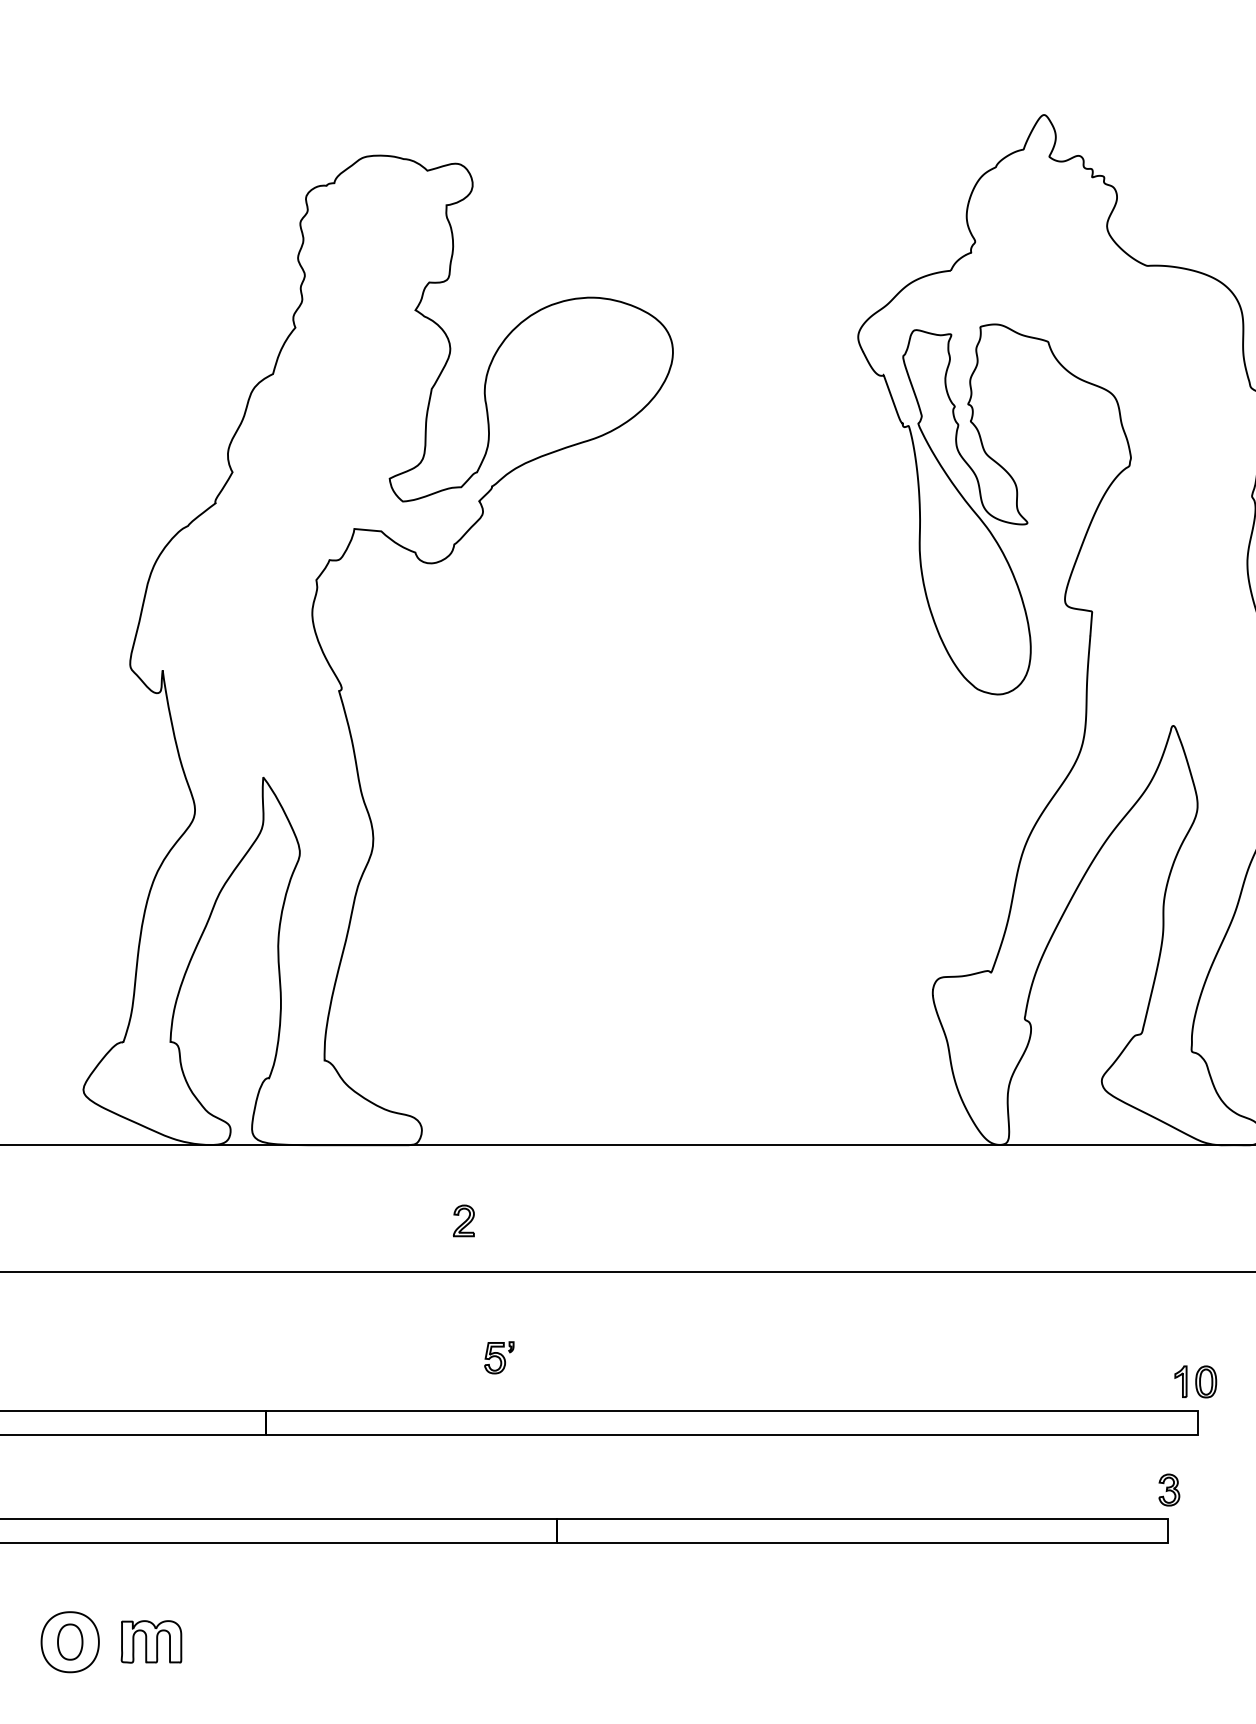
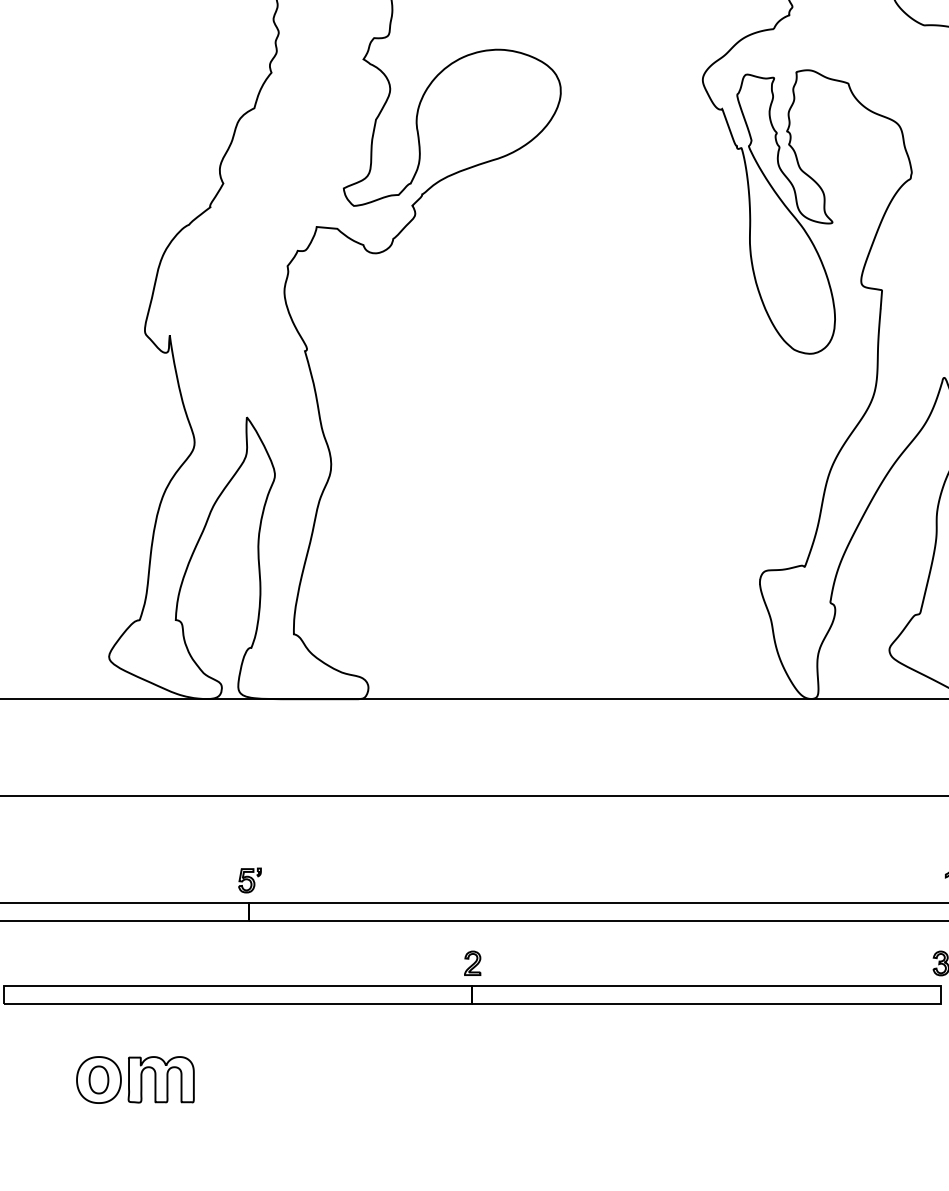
part: (463, 1220) -> (472, 963), moved
part: (499, 1357) -> (250, 880), moved
part: (151, 1641) -> (161, 1079), size x1.43

